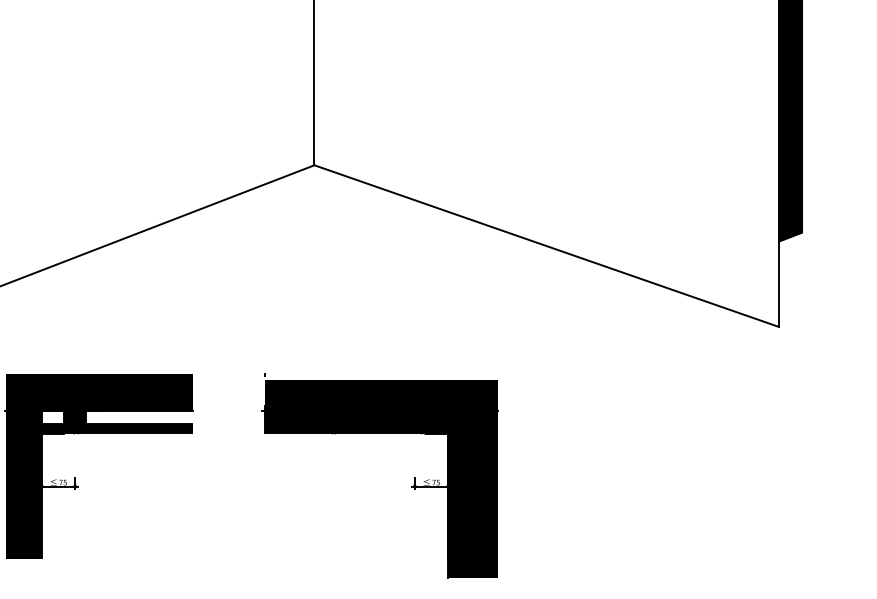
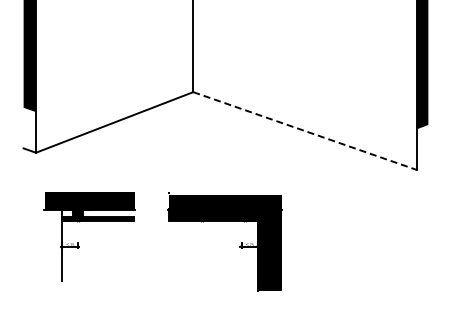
line: (547, 247) -> (305, 131), solid -> dashed
fill: (24, 483) -> (53, 245), removed

